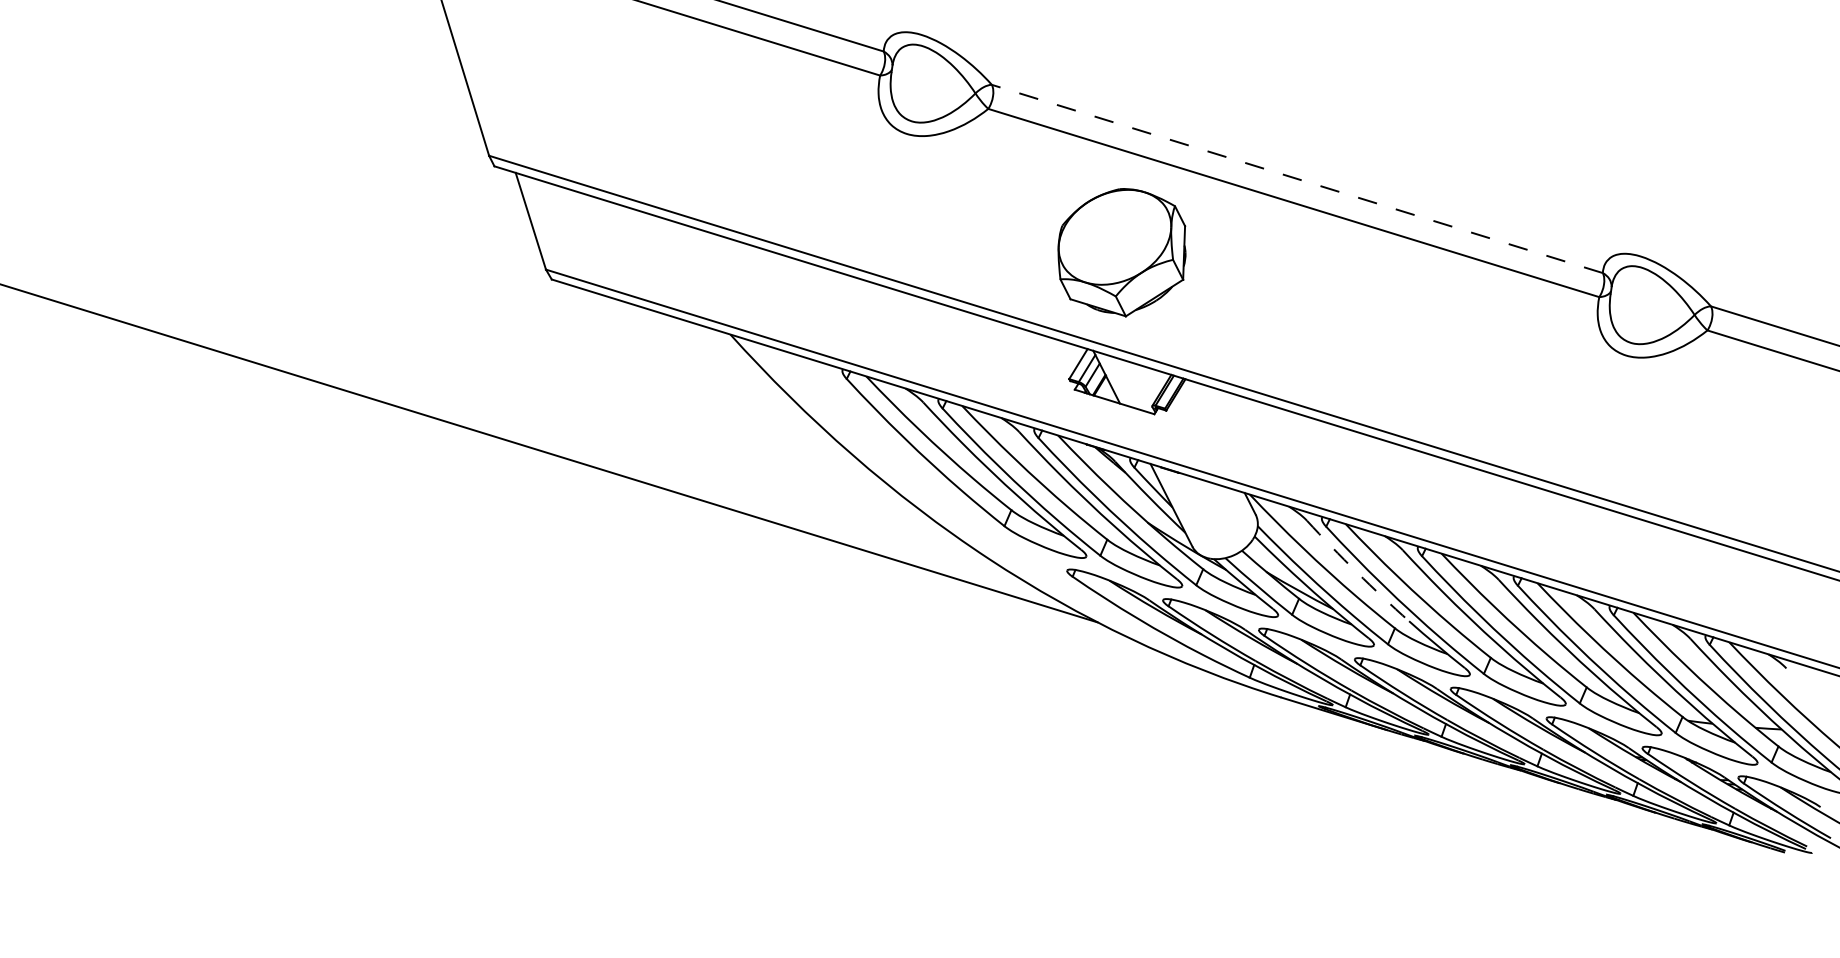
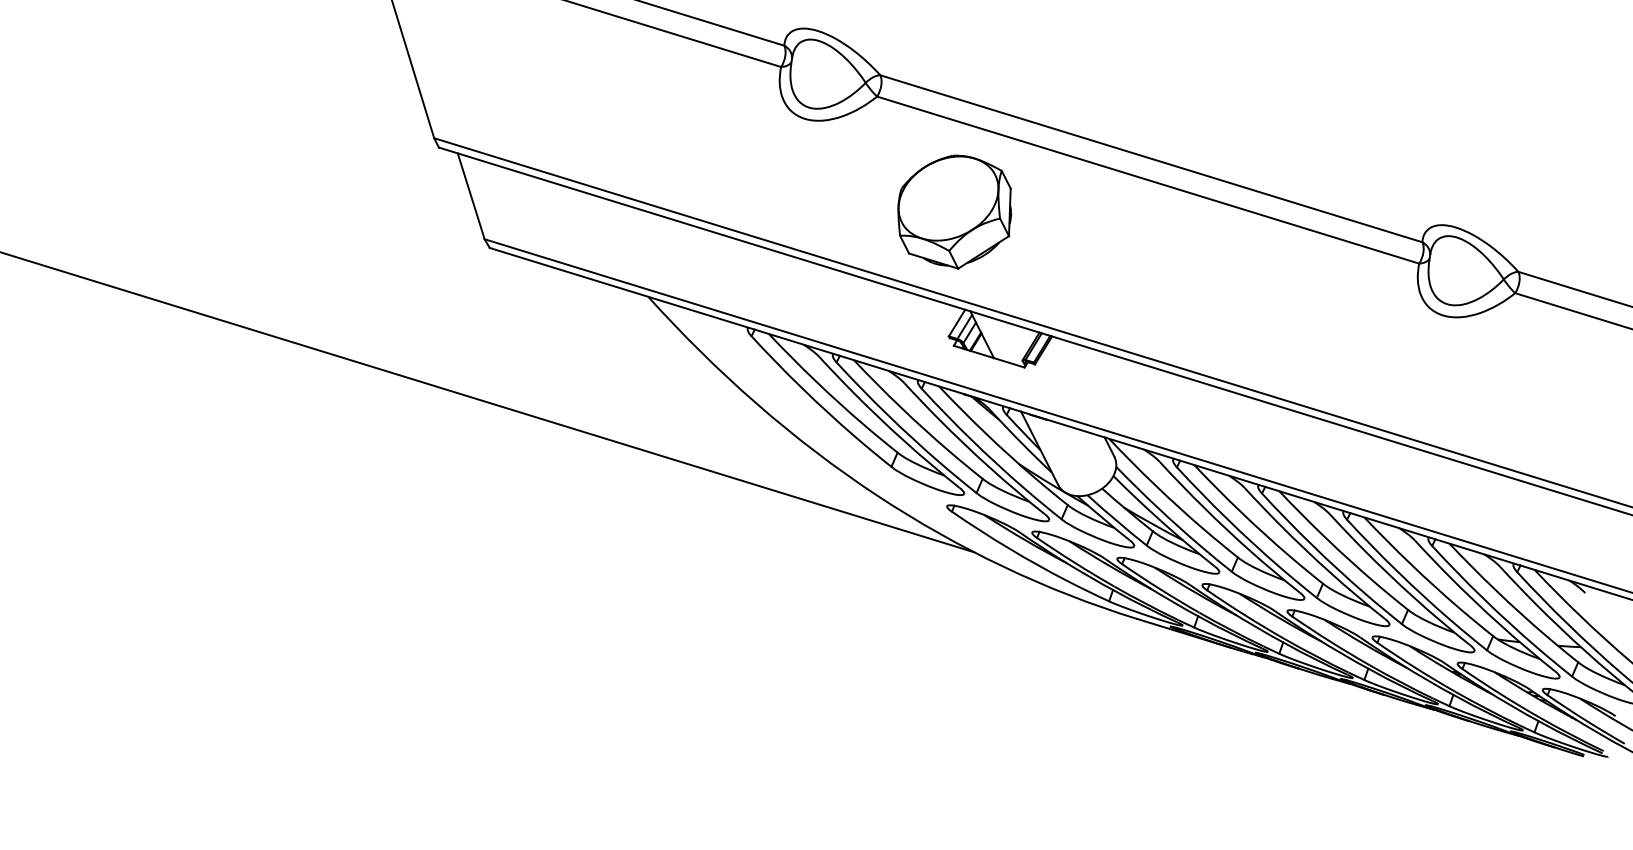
line: (1297, 178) -> (1151, 158), dashed -> solid
part: (1121, 251) -> (954, 211), moved
arc: (1357, 571) -> (1204, 507), dashed -> solid

